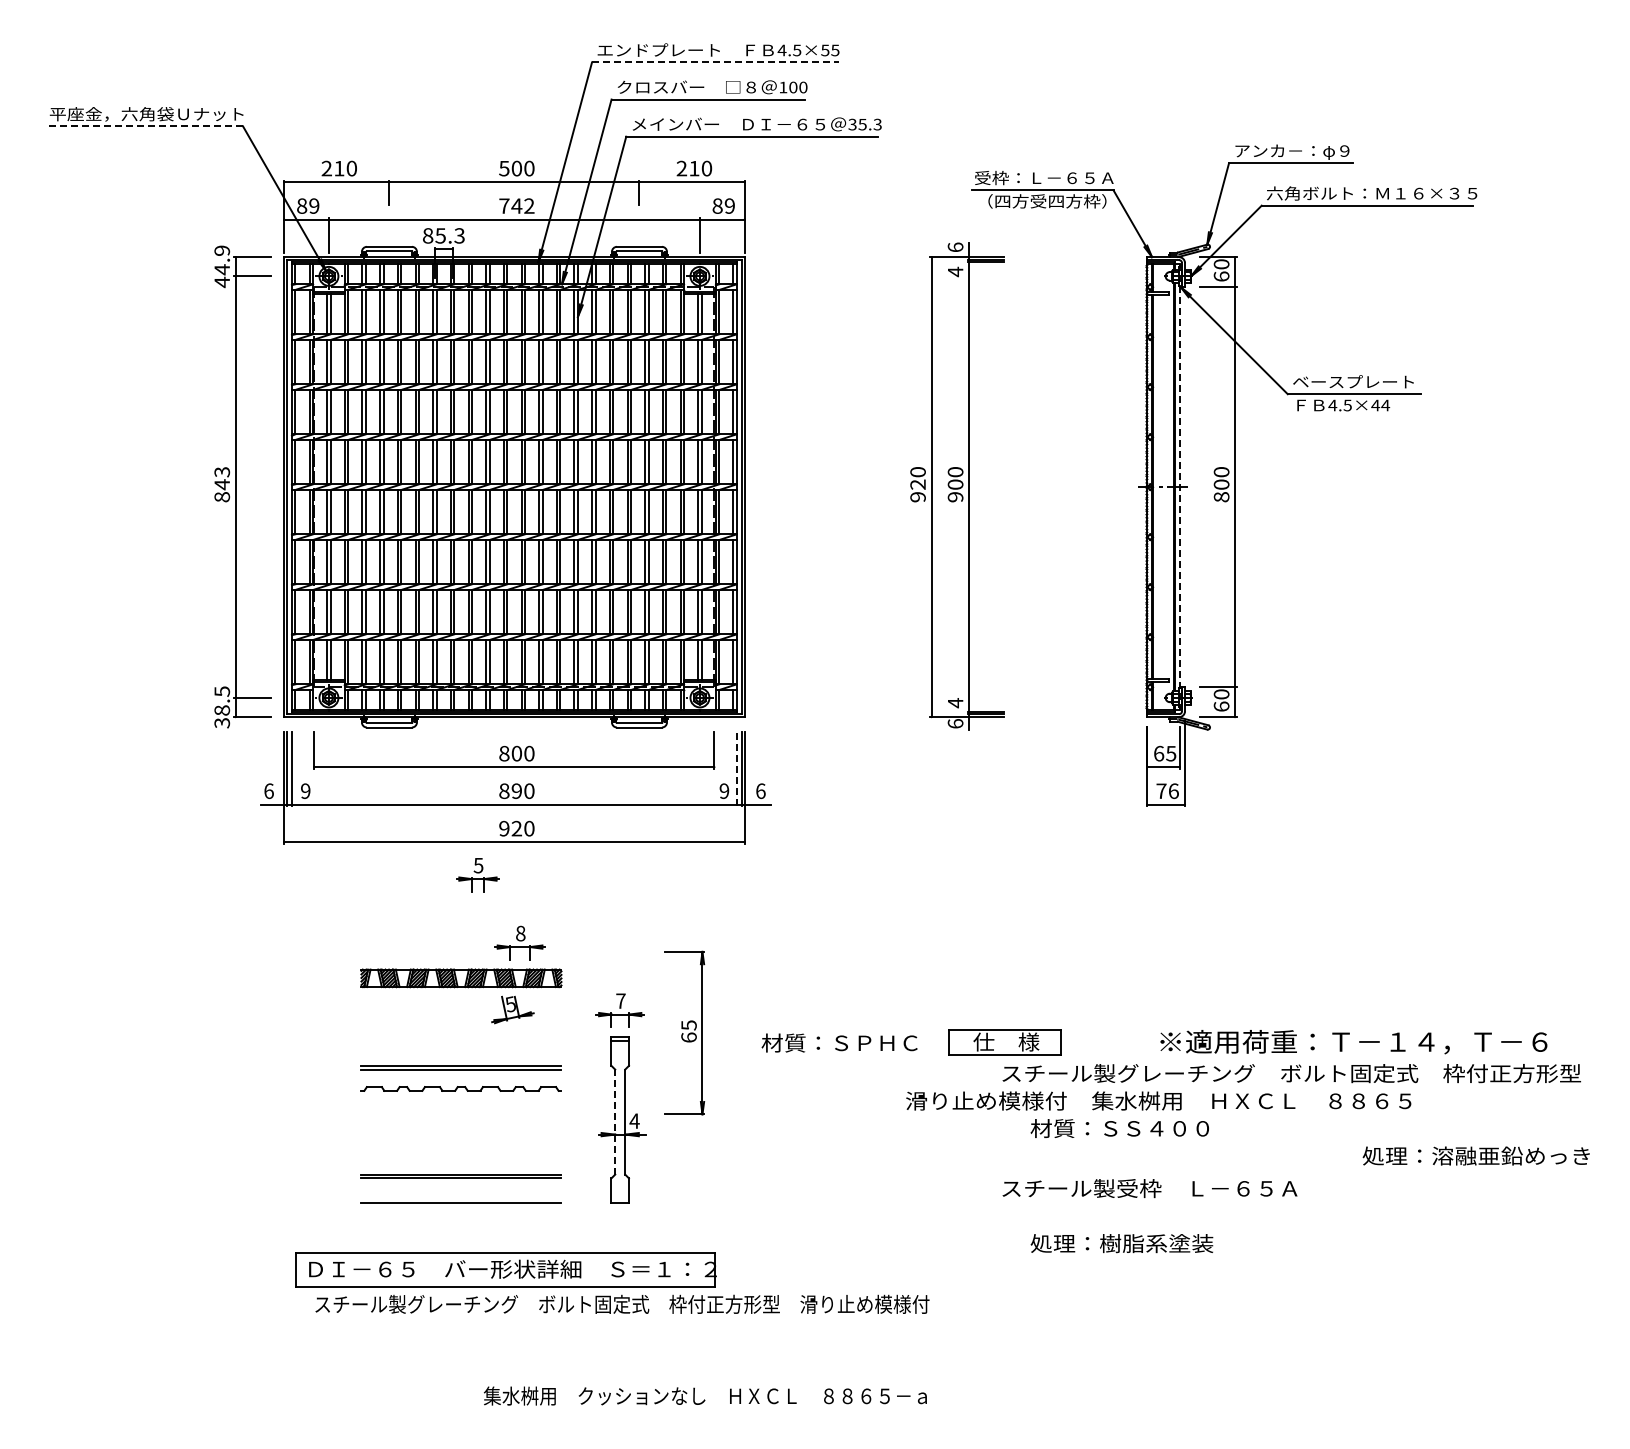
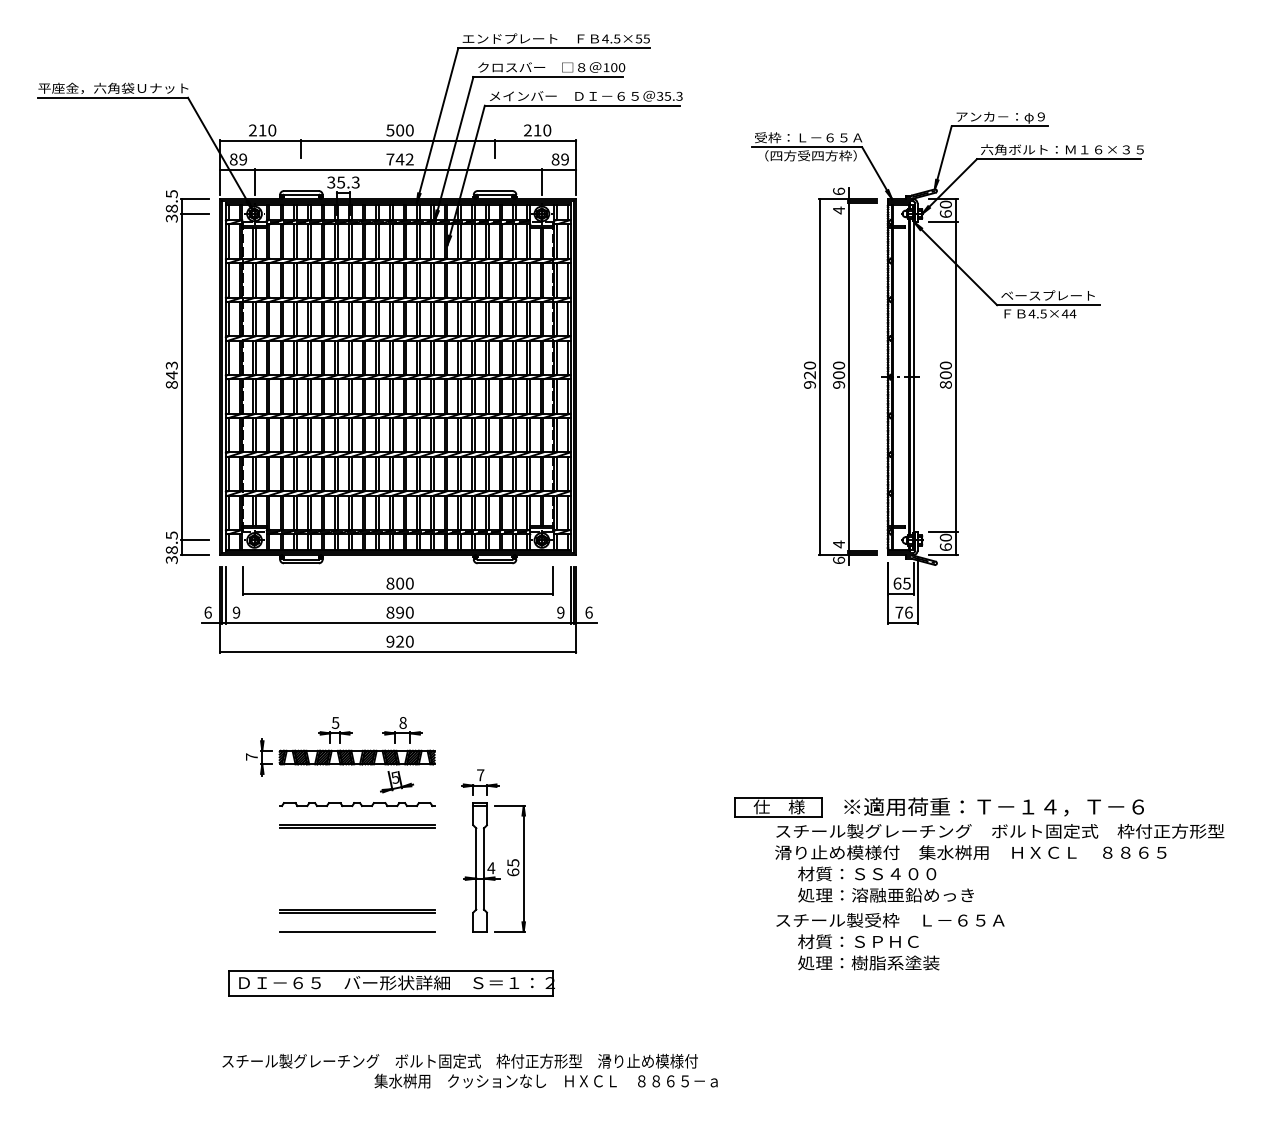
line: (715, 62) -> (553, 48), dashed -> solid
line: (145, 126) -> (112, 97), dashed -> solid
text: (427, 235) -> (330, 182), 85.3 -> 35.3
text: (222, 266) -> (172, 206), 44.9 -> 38.5
part: (957, 486) -> (840, 376), moved
line: (1179, 487) -> (913, 377), dashed -> solid
line: (736, 768) -> (570, 595), dashed -> solid
part: (477, 875) -> (334, 730), moved
part: (334, 978) -> (258, 757), added
part: (684, 1032) -> (509, 868), moved
text: (839, 1042) -> (858, 941), moved
text: (1353, 1042) -> (993, 807), moved
part: (460, 1088) -> (356, 804), moved
text: (1158, 1100) -> (970, 852), moved
line: (615, 1122) -> (476, 869), dashed -> solid
text: (1475, 1155) -> (885, 894), moved
text: (622, 1303) -> (460, 1060), moved

